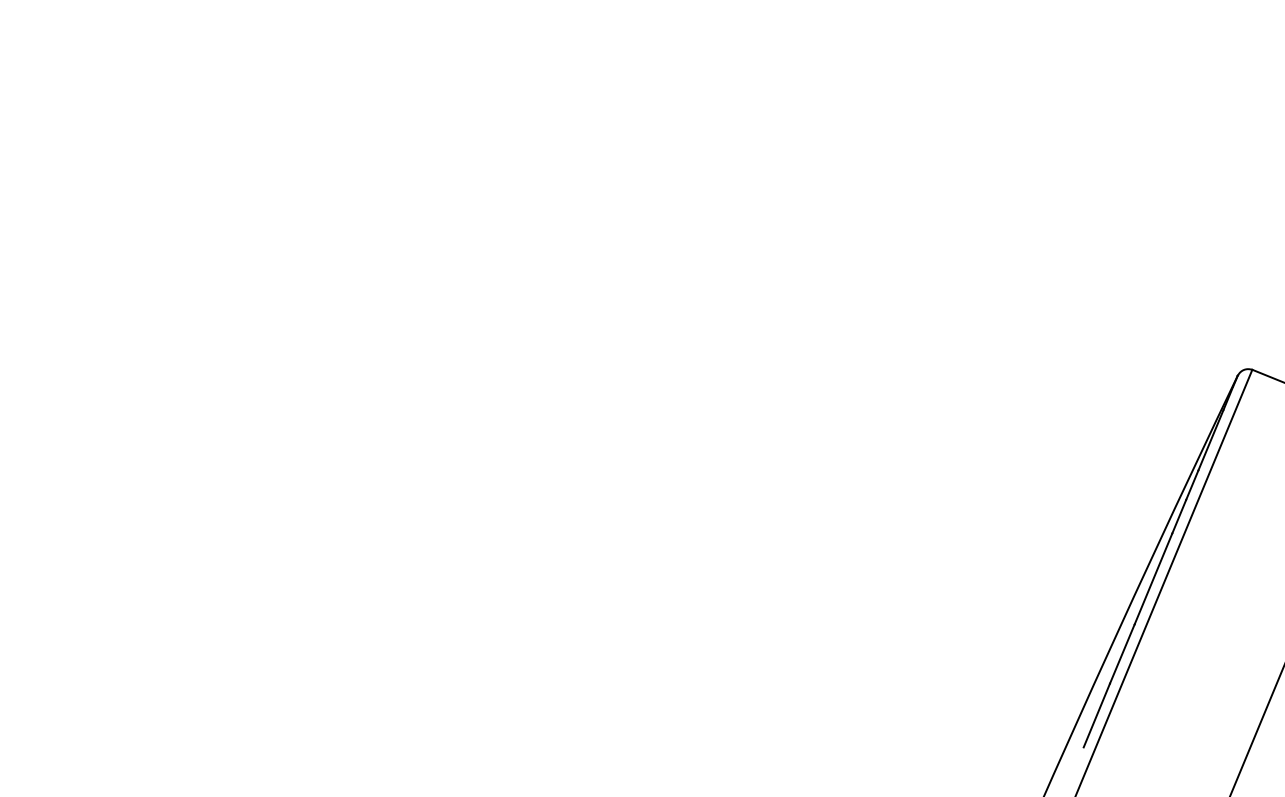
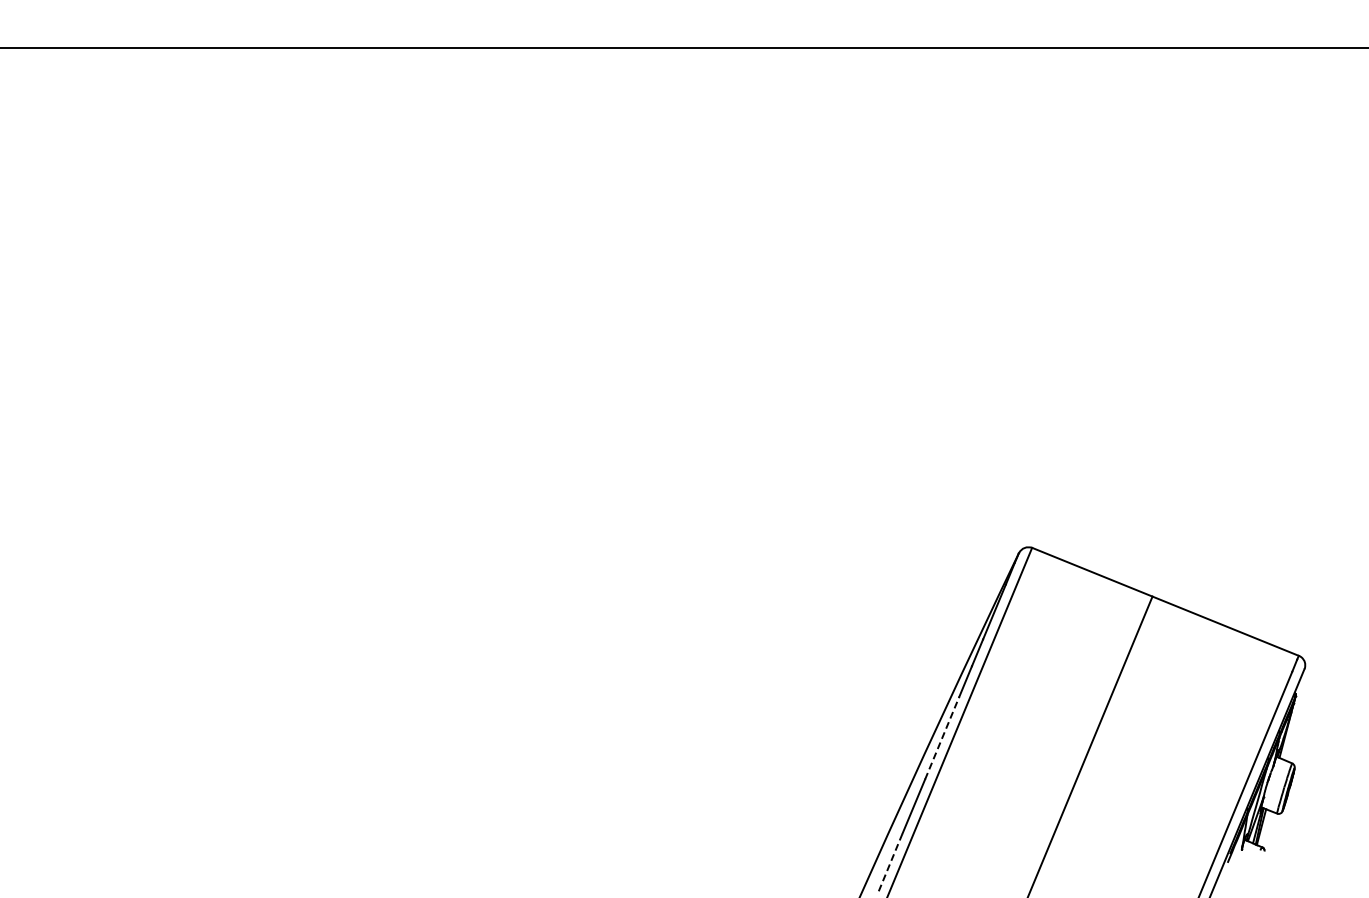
line: (1153, 579) -> (942, 738), solid -> dashed
line: (1096, 714) -> (890, 861), solid -> dashed

